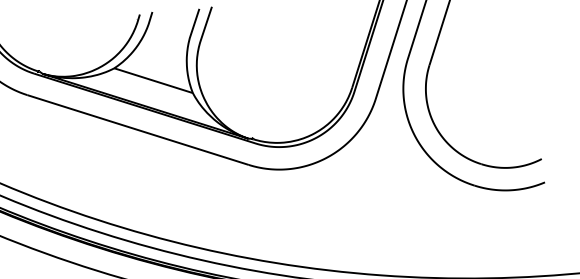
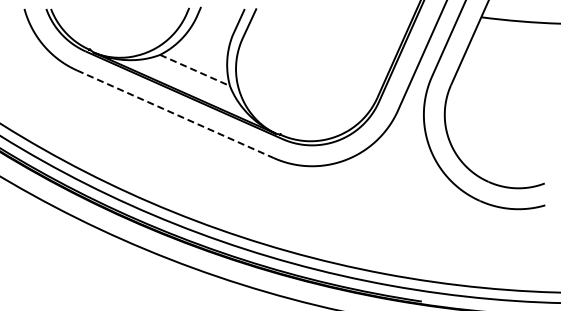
line: (154, 80) -> (195, 70), solid -> dashed
line: (138, 130) -> (175, 114), solid -> dashed

